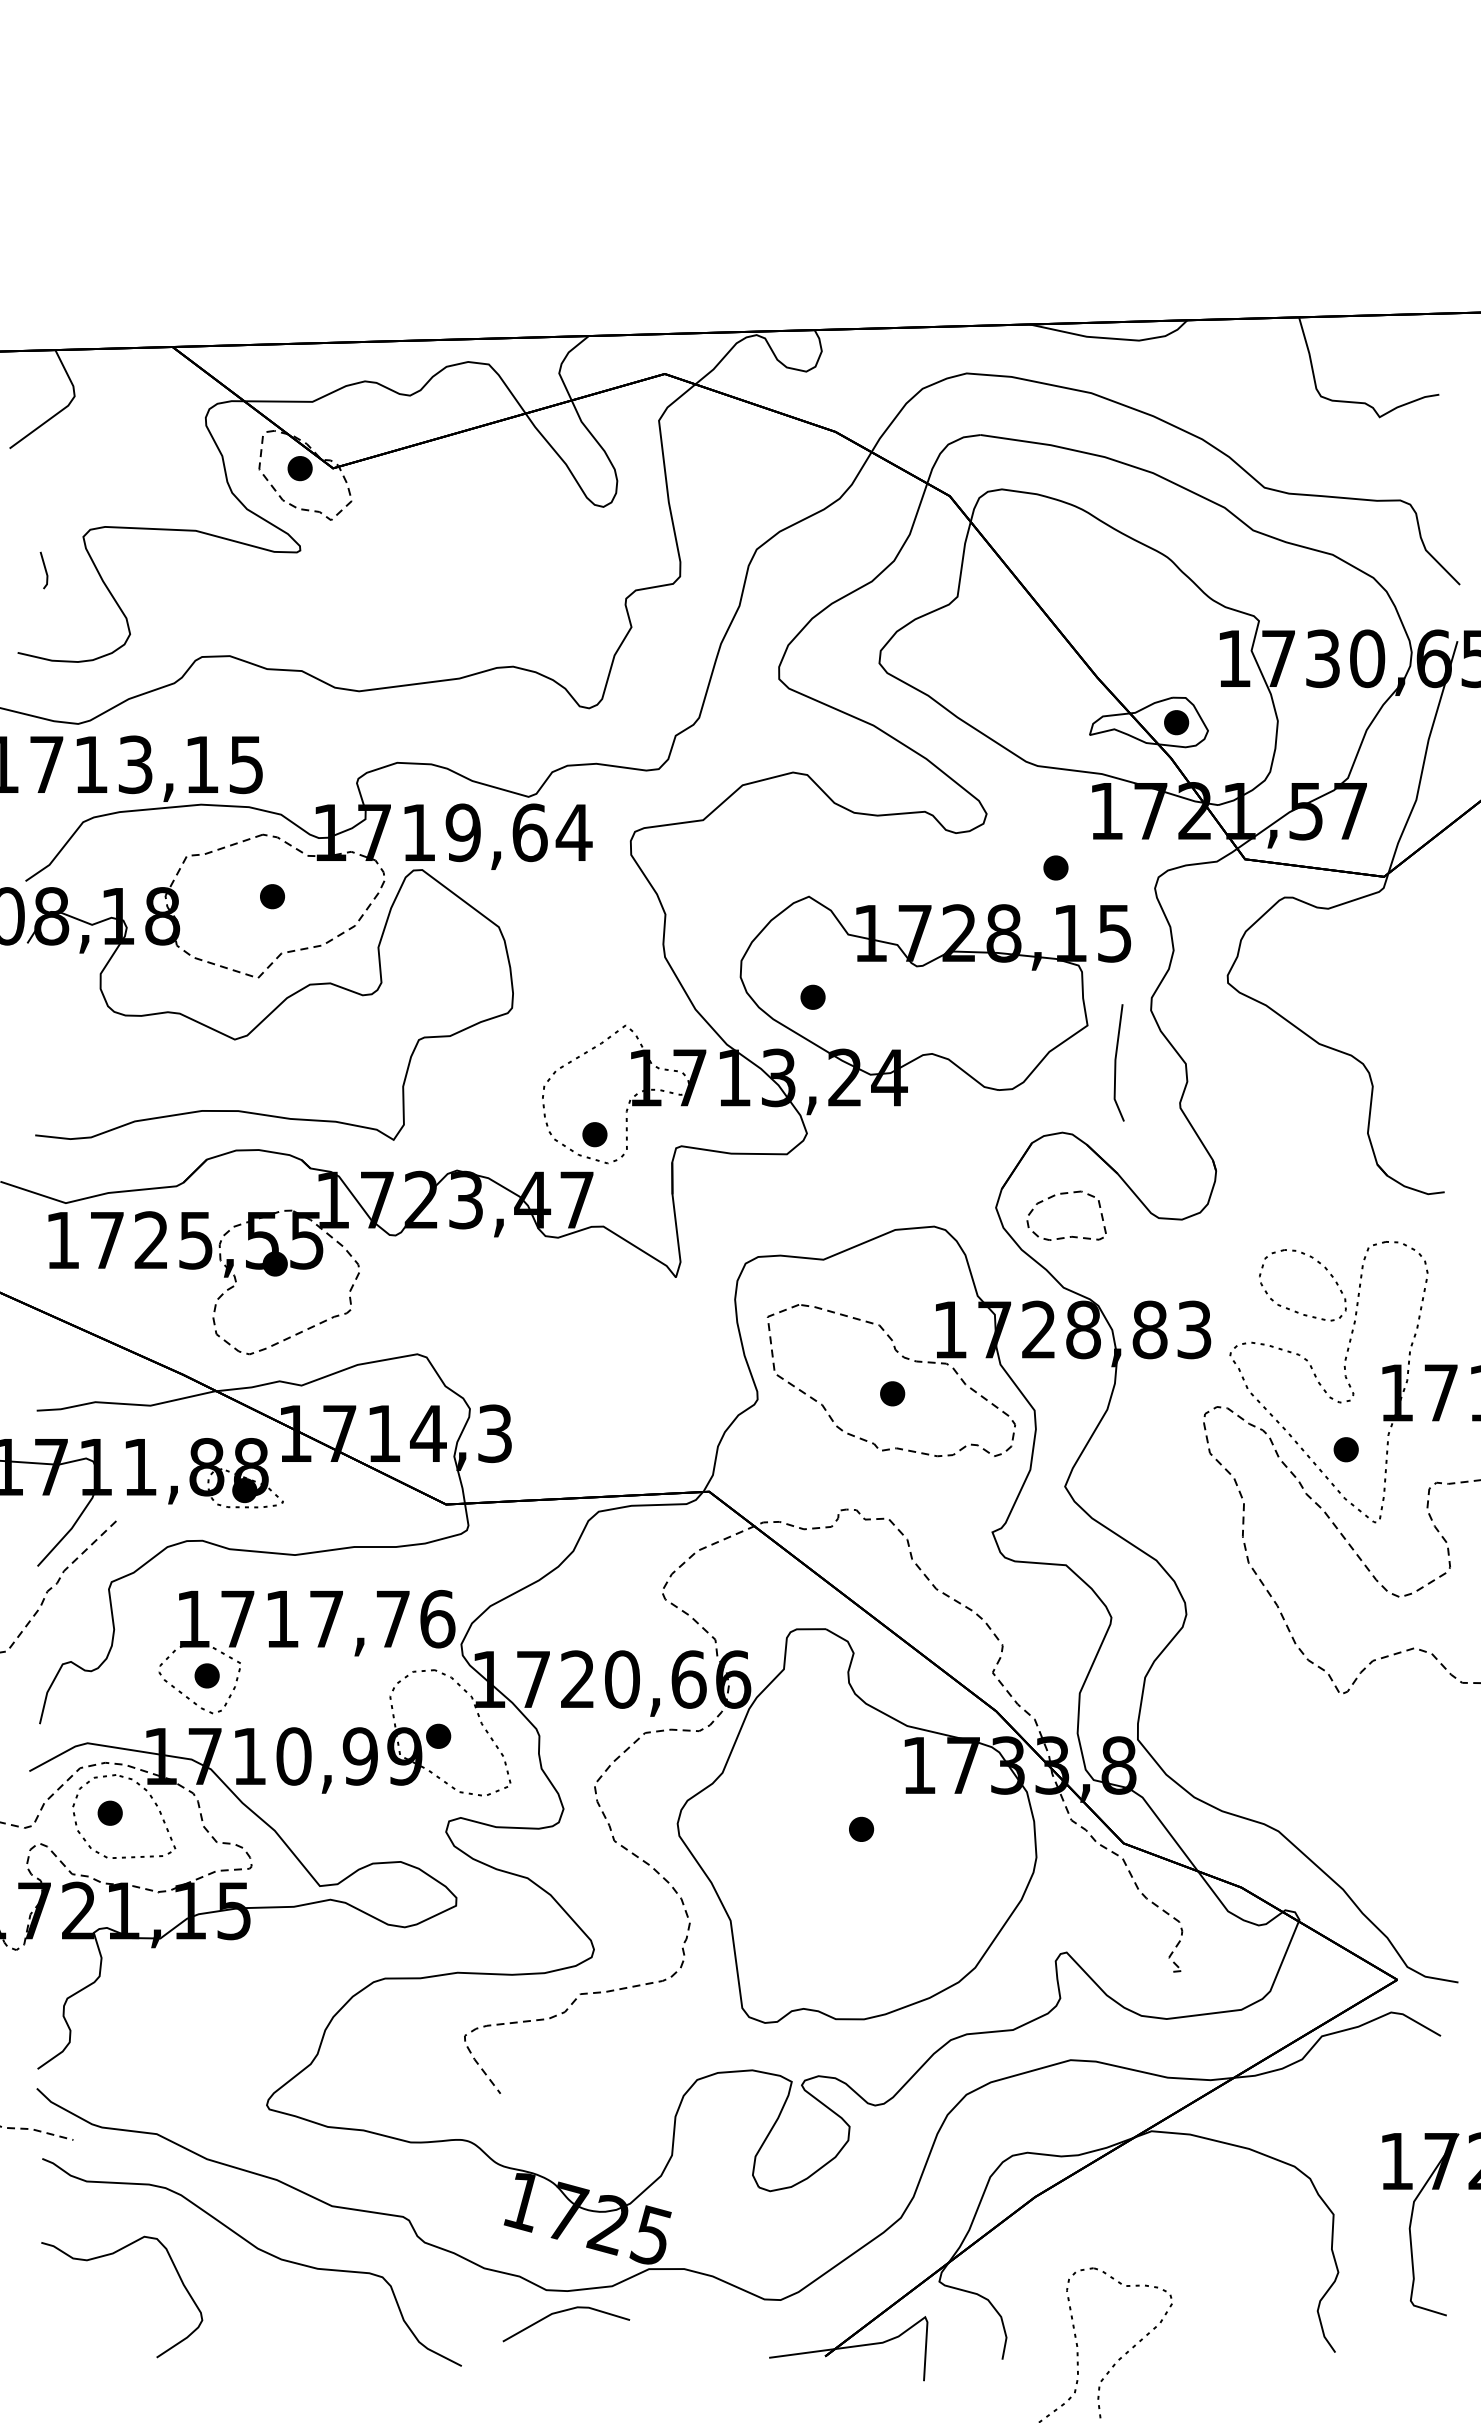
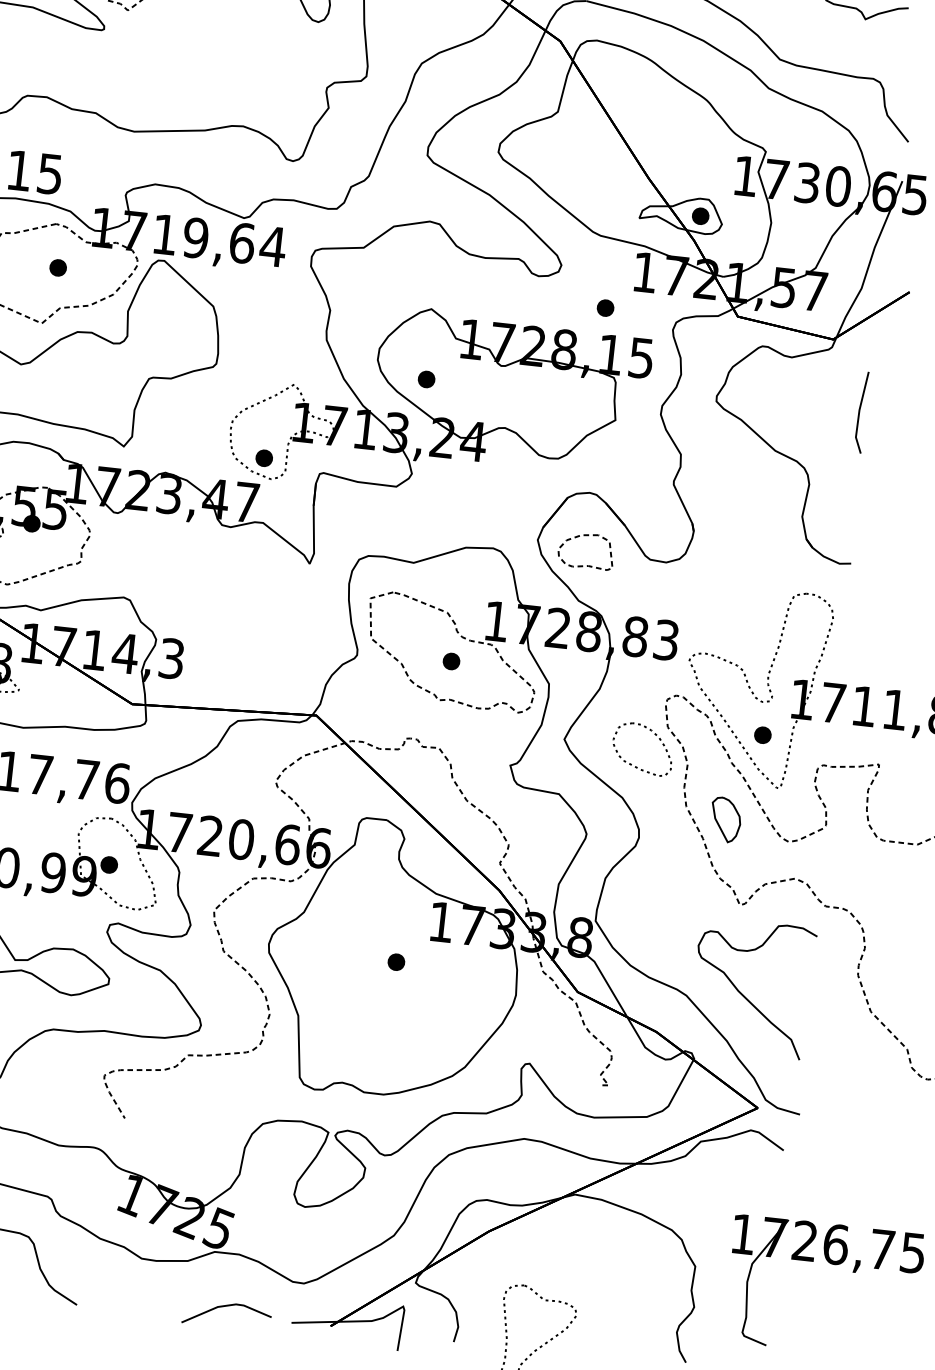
line: (1116, 1062) -> (860, 411), moved
part: (1295, 1310) -> (635, 766), moved
part: (1306, 1575) -> (725, 819), added
curve: (1363, 1824) -> (746, 997), added
line: (562, 2312) -> (225, 1306), moved

